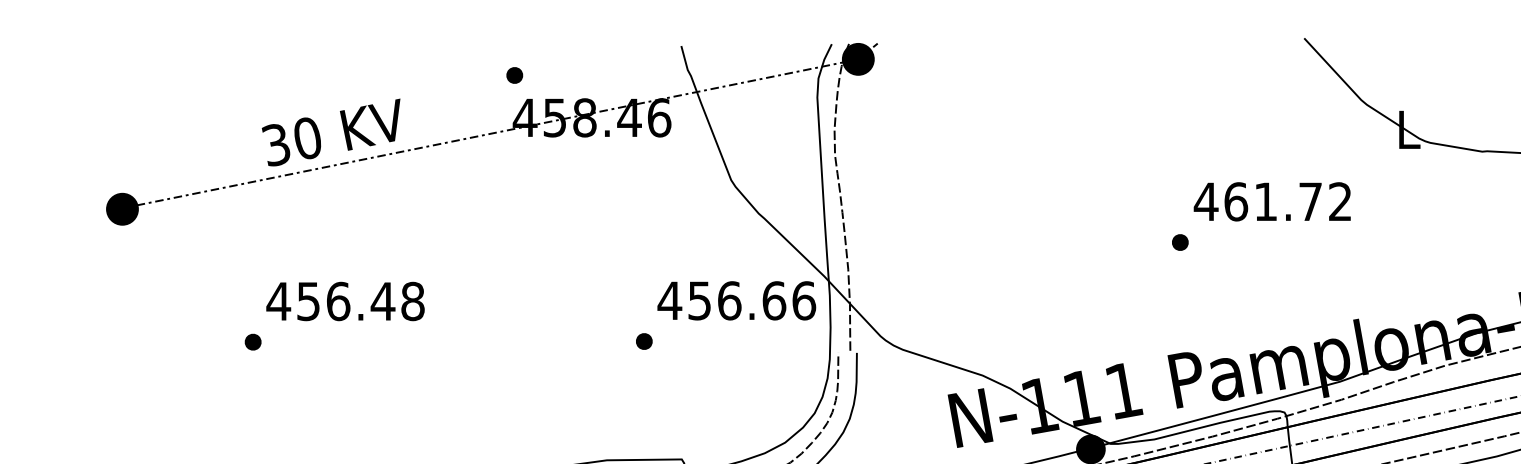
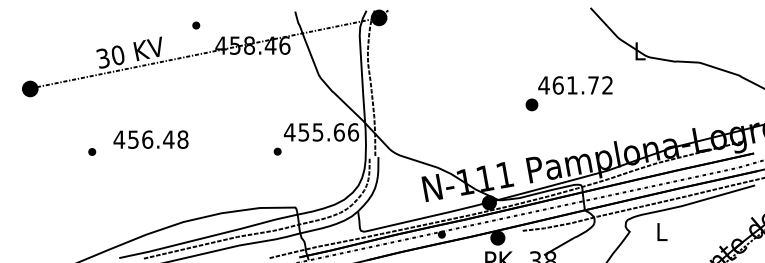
part: (515, 75) -> (196, 25), moved
part: (1179, 241) -> (531, 104), size x1.6
text: (344, 301) -> (150, 139), moved
text: (728, 301) -> (317, 132), 456.66 -> 455.66

